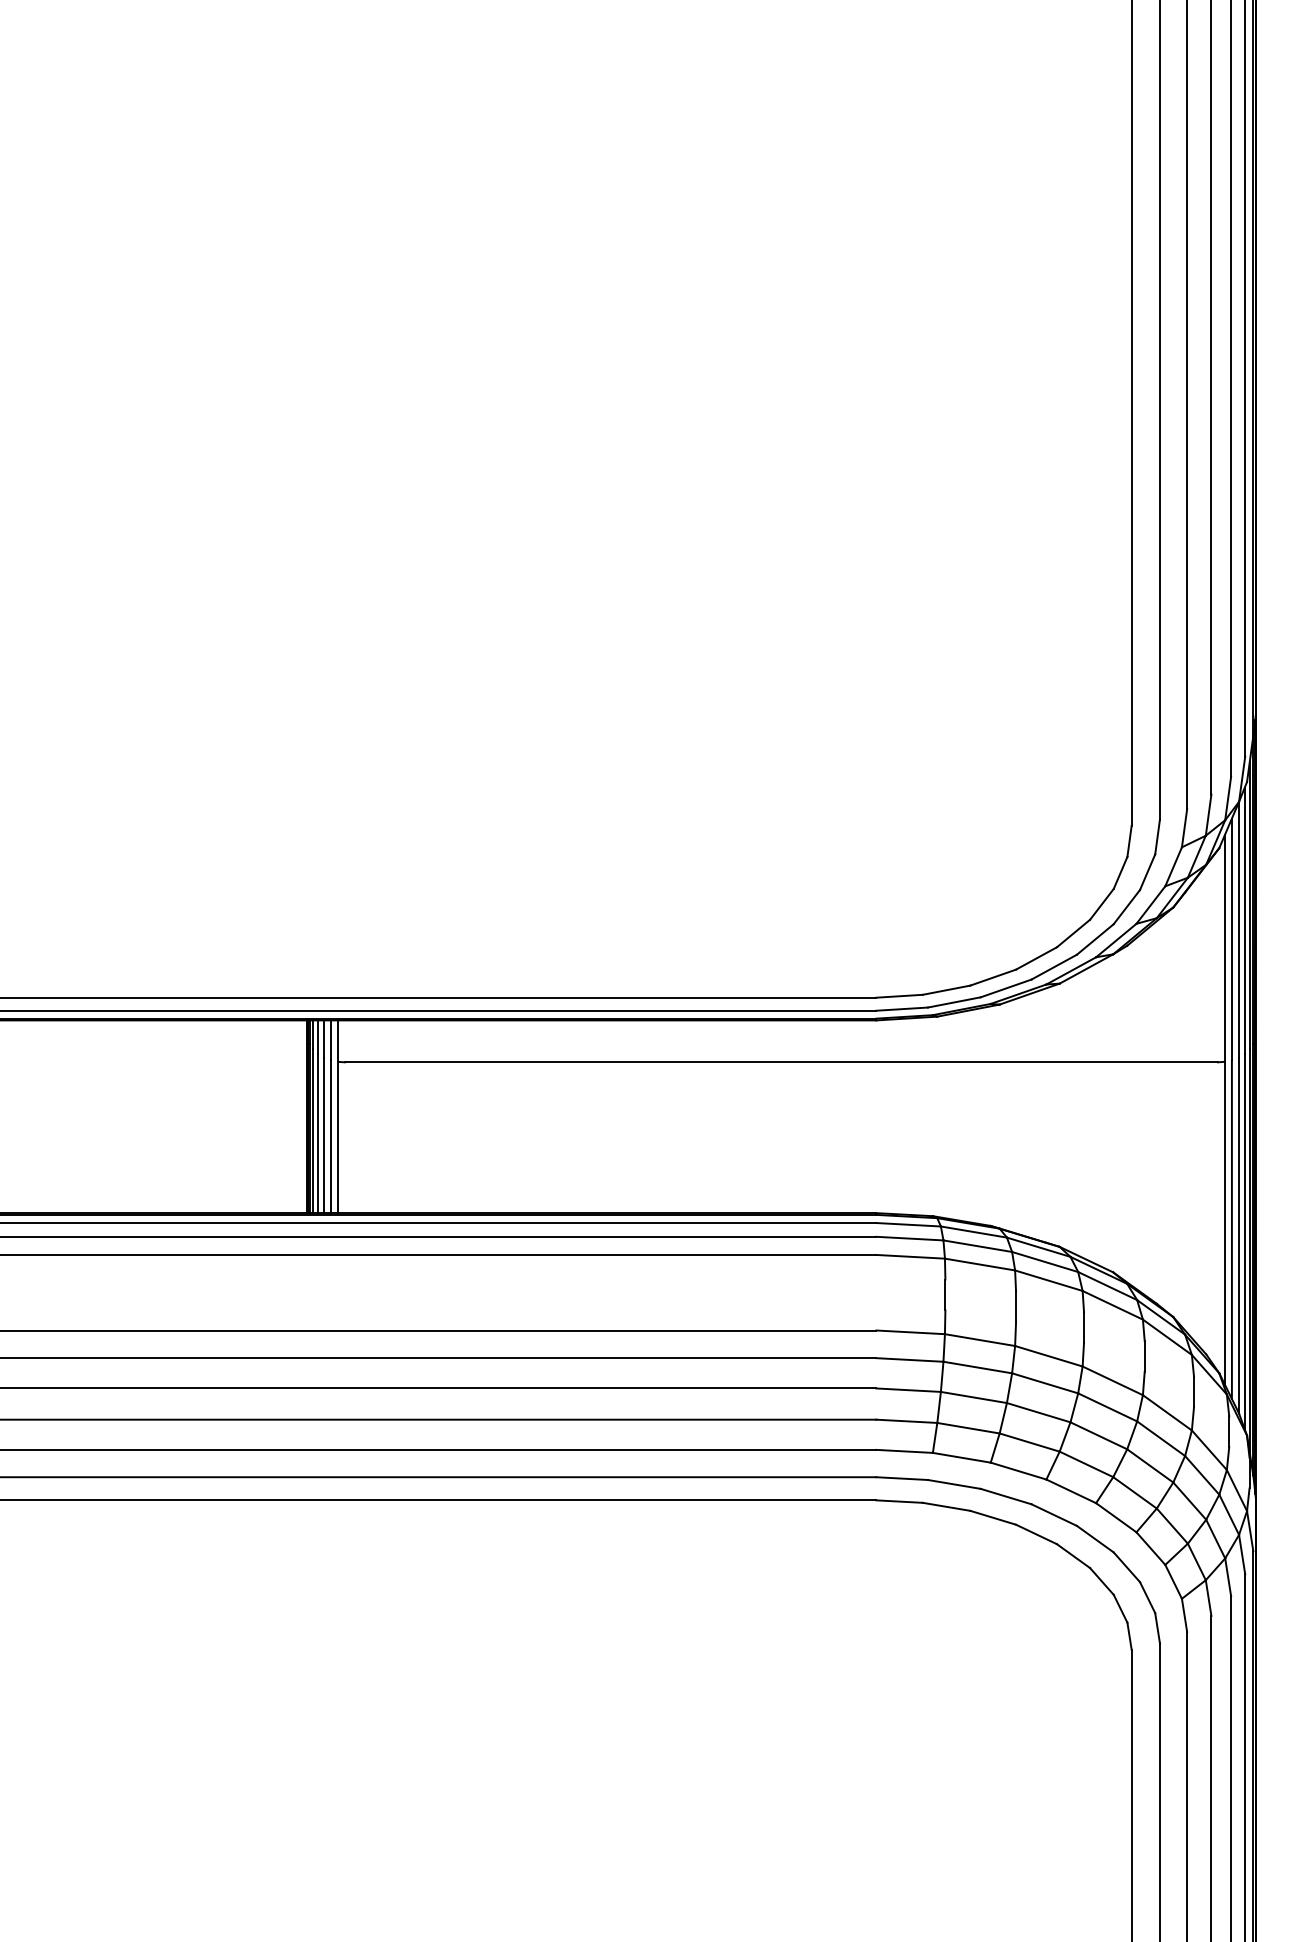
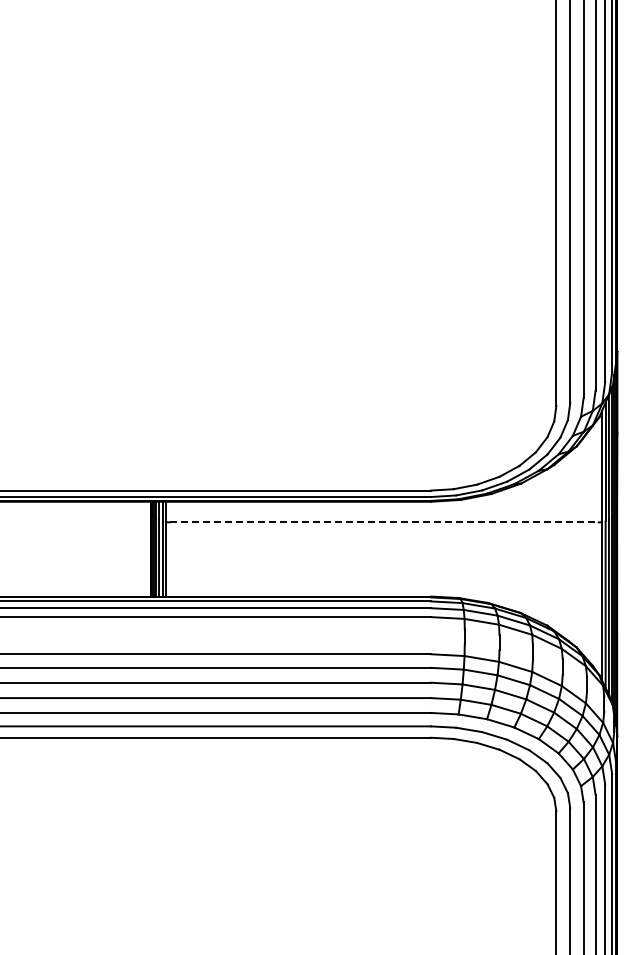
line: (782, 1062) -> (384, 522), solid -> dashed

